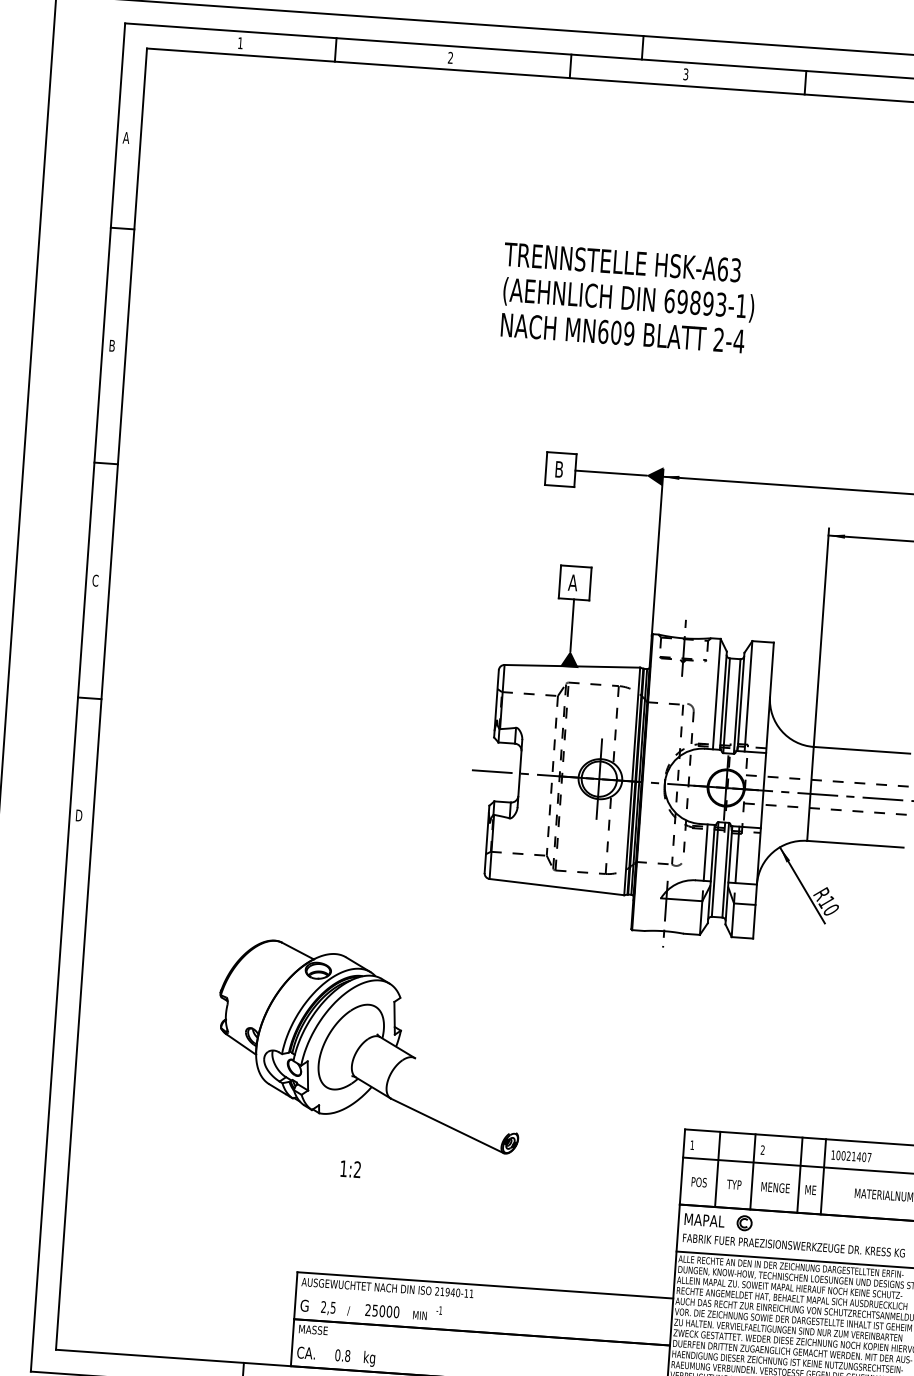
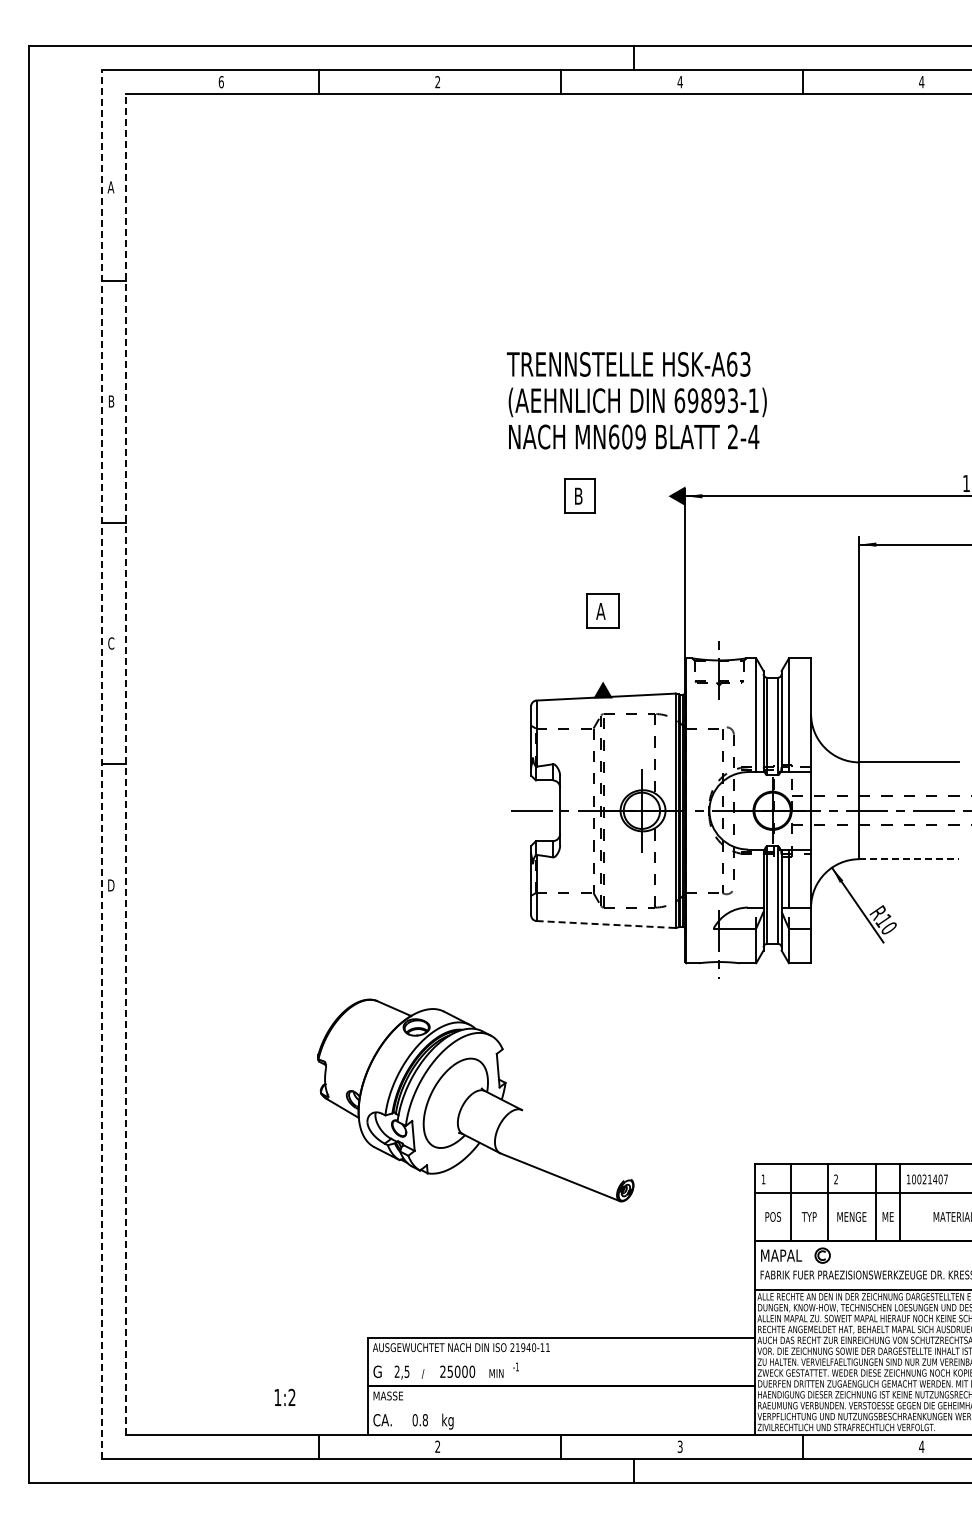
text: (239, 43) -> (220, 82), 1 -> 6
text: (685, 74) -> (679, 82), 3 -> 4
text: (627, 297) -> (636, 400), moved
line: (610, 473) -> (631, 496), removed
line: (572, 624) -> (603, 654), removed
line: (77, 697) -> (101, 764), solid -> dashed
line: (101, 699) -> (125, 764), solid -> dashed
line: (855, 844) -> (909, 859), solid -> dashed
line: (705, 852) -> (756, 878), removed
line: (557, 887) -> (606, 924), solid -> dashed
part: (370, 1045) -> (475, 1100), moved
text: (350, 1168) -> (284, 1396), moved

